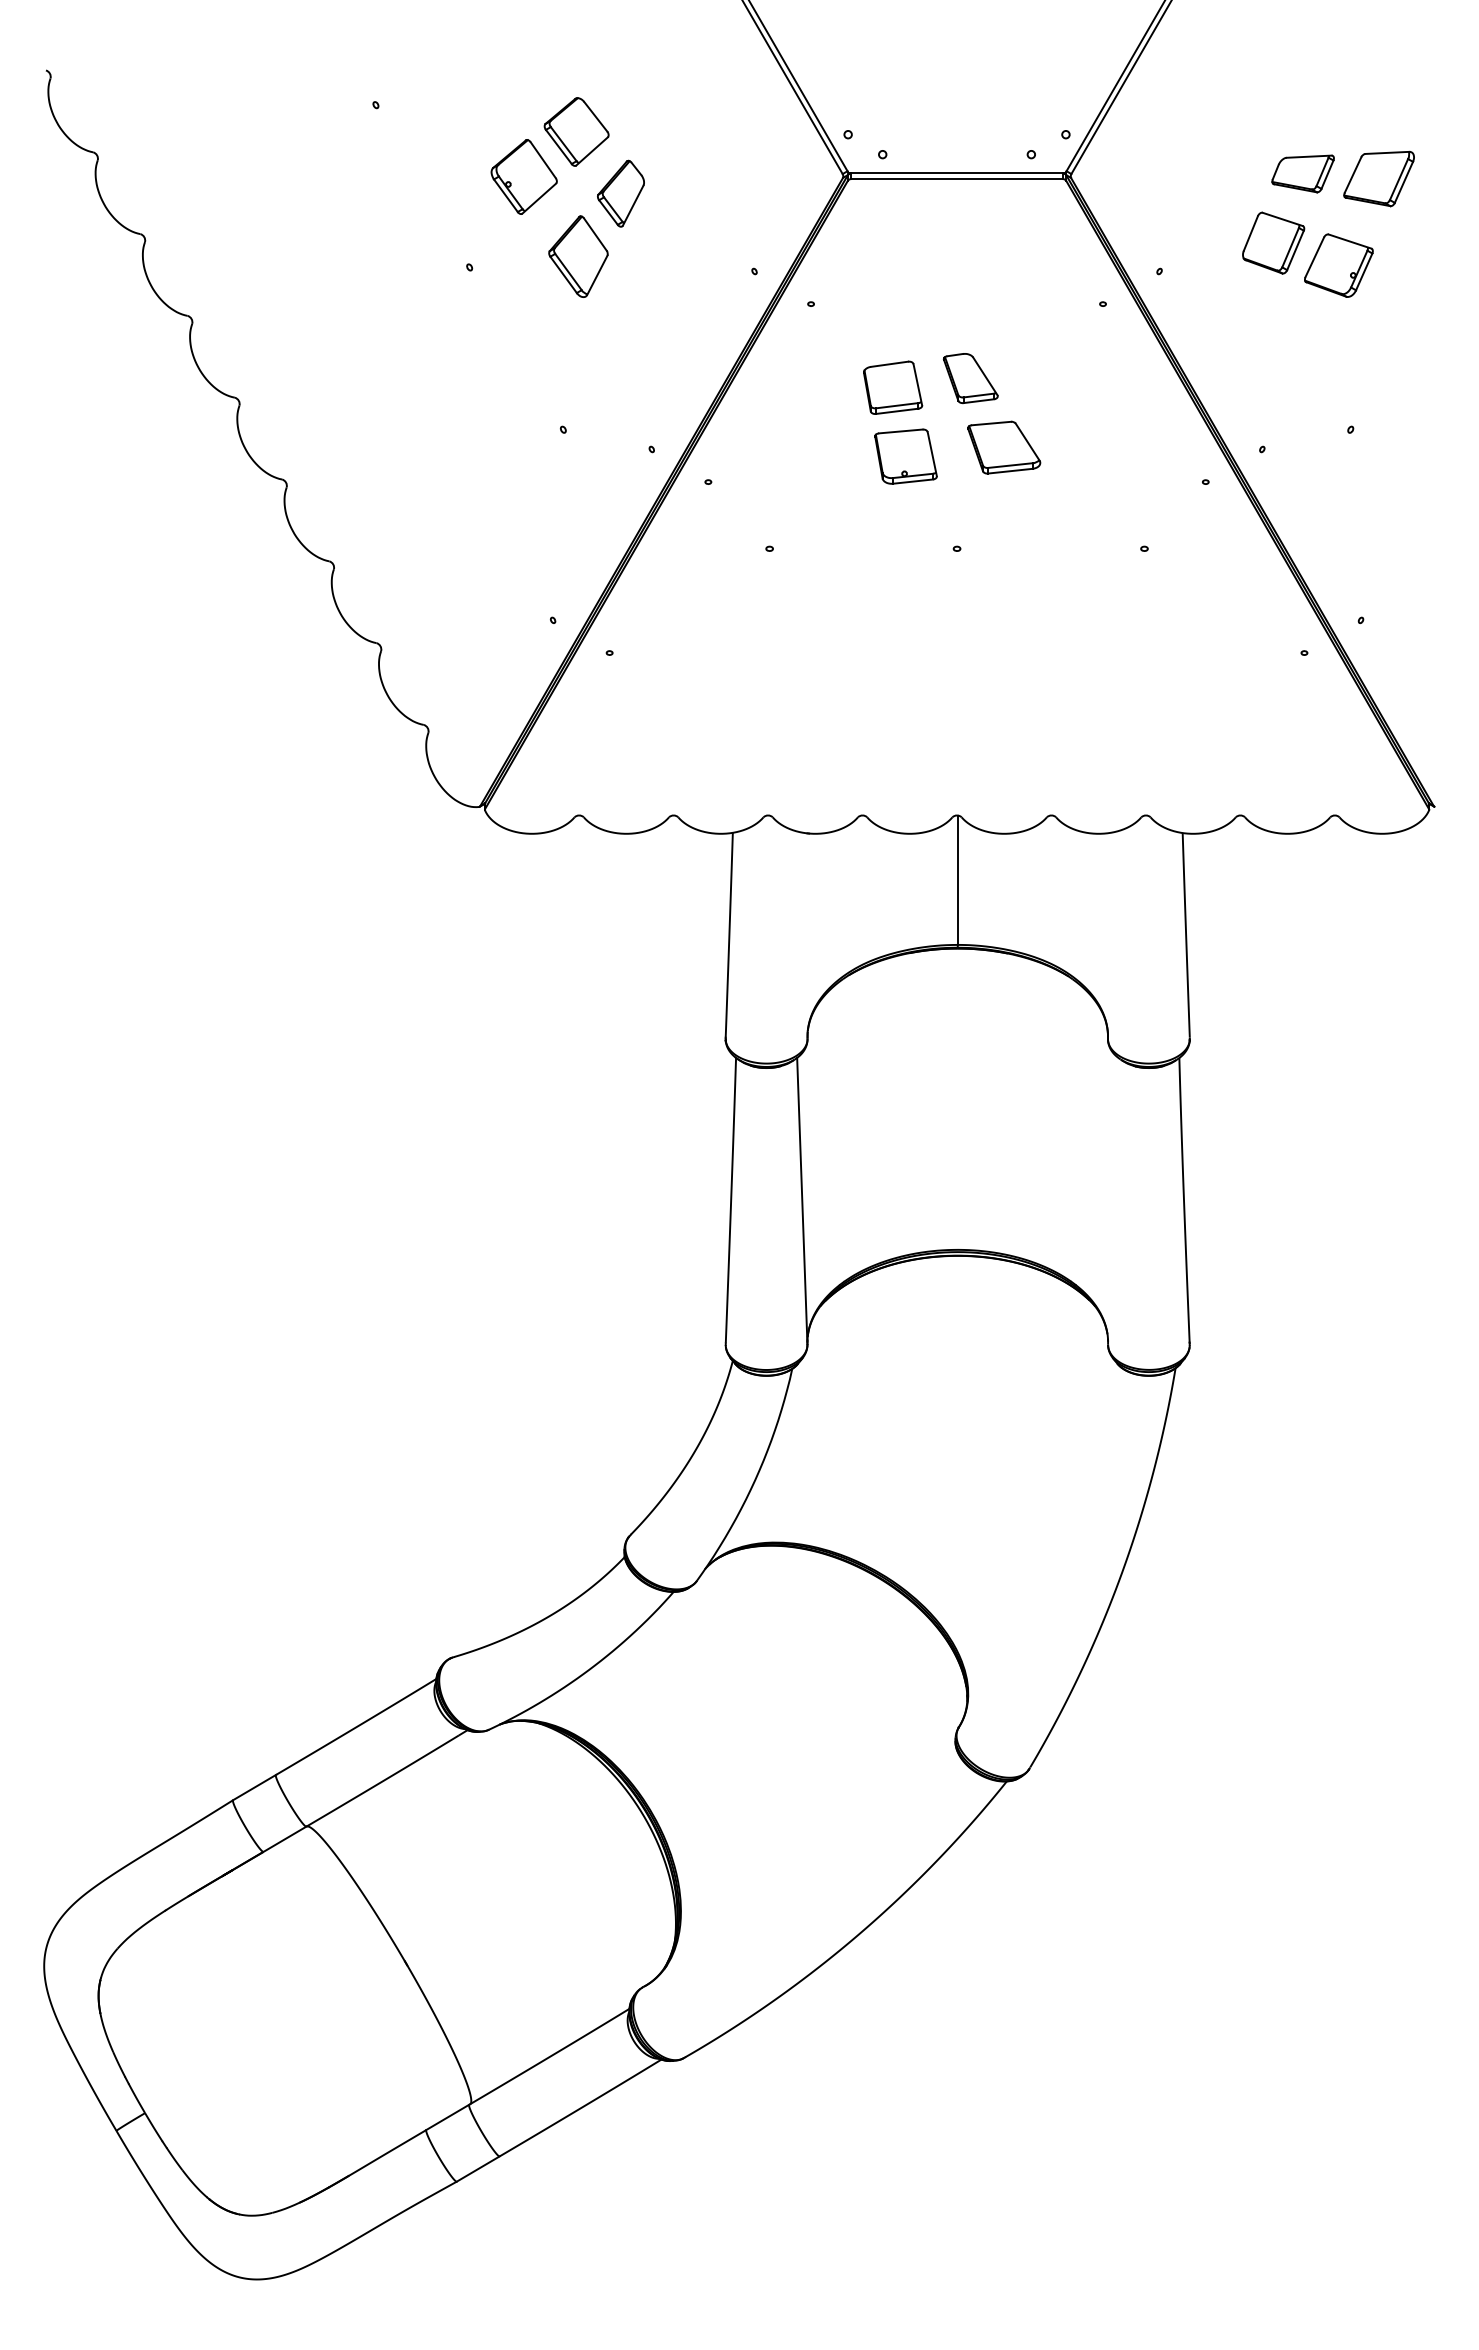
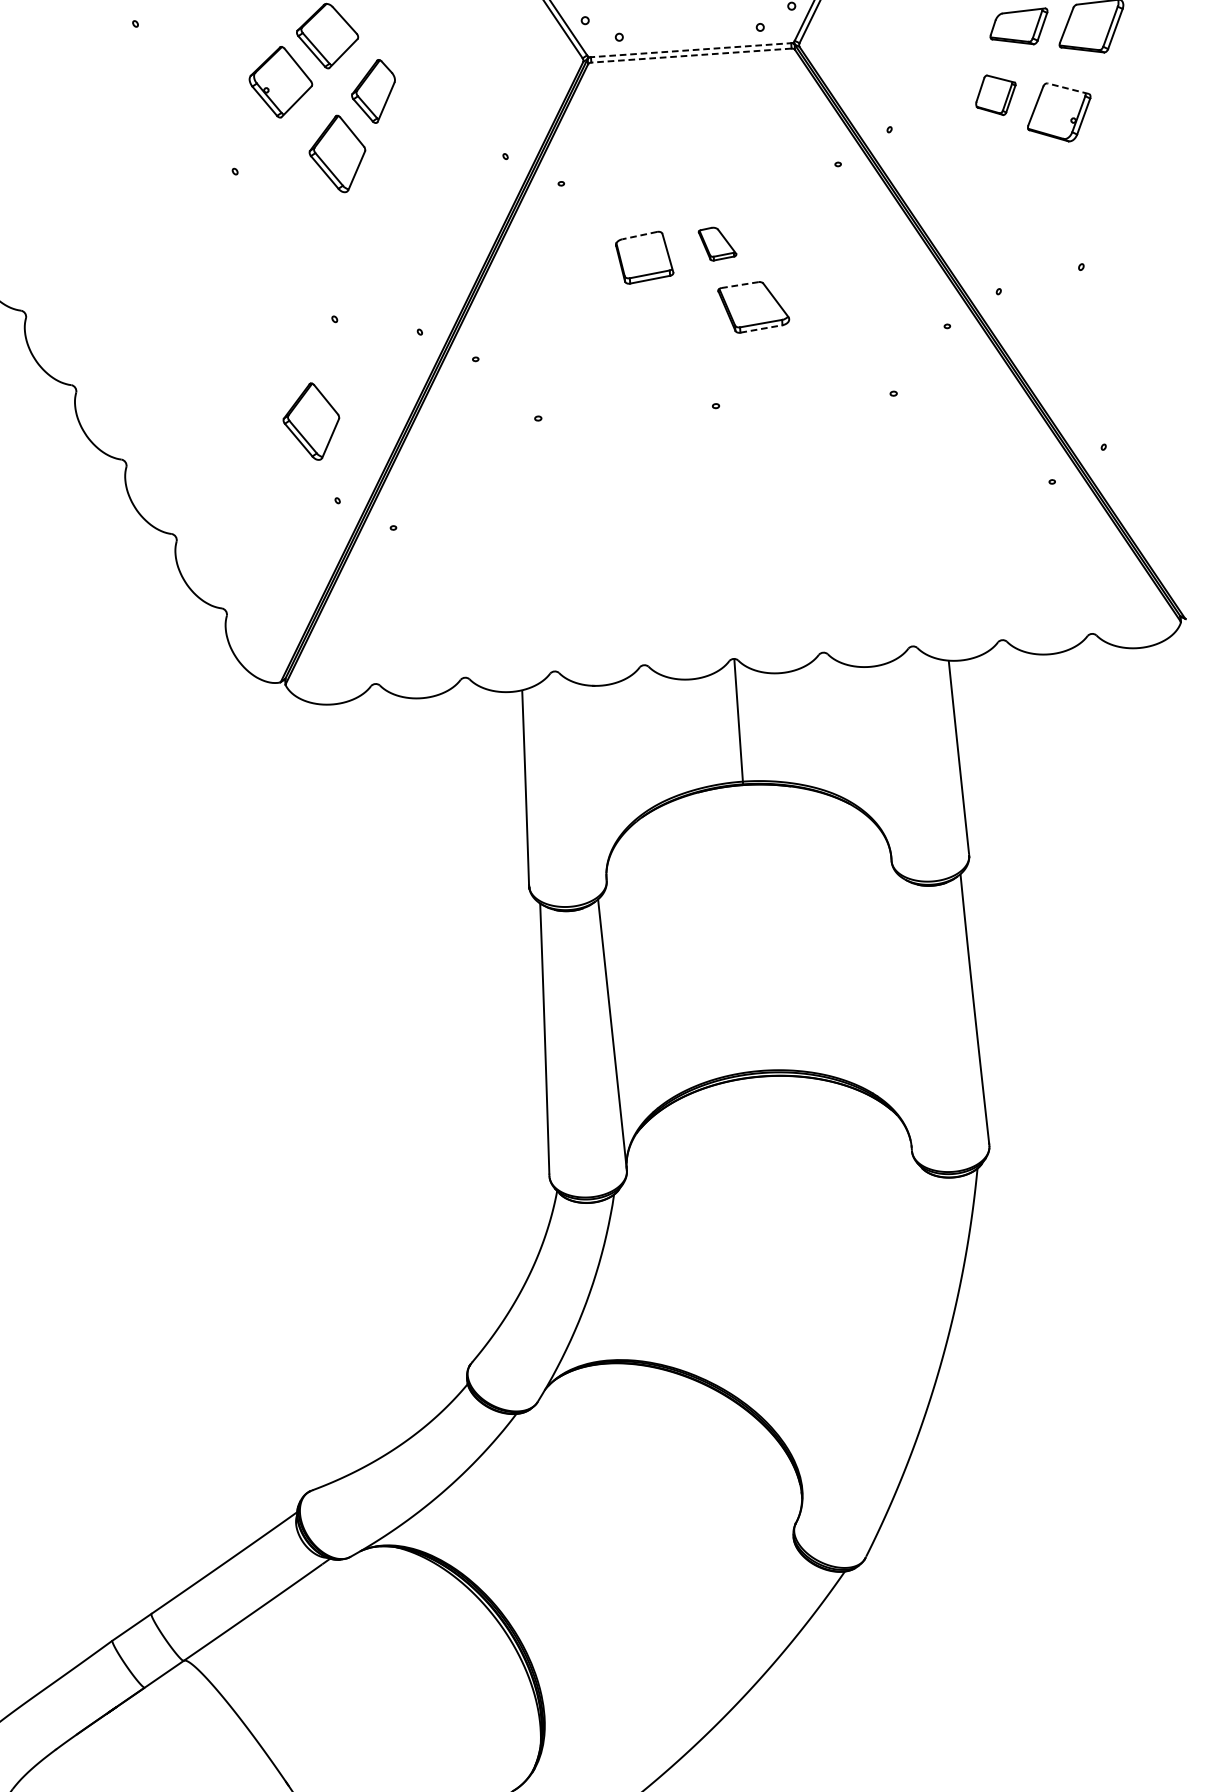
line: (957, 173) -> (691, 50), solid -> dashed
line: (957, 179) -> (691, 55), solid -> dashed
line: (1349, 241) -> (1067, 88), solid -> dashed
part: (1273, 242) -> (995, 94), size x0.7
line: (889, 364) -> (639, 235), solid -> dashed
part: (970, 378) -> (717, 243), size x0.7
line: (991, 423) -> (740, 284), solid -> dashed
part: (905, 456) -> (660, 321), removed
line: (1010, 471) -> (761, 329), solid -> dashed
part: (531, 535) -> (311, 421), added

